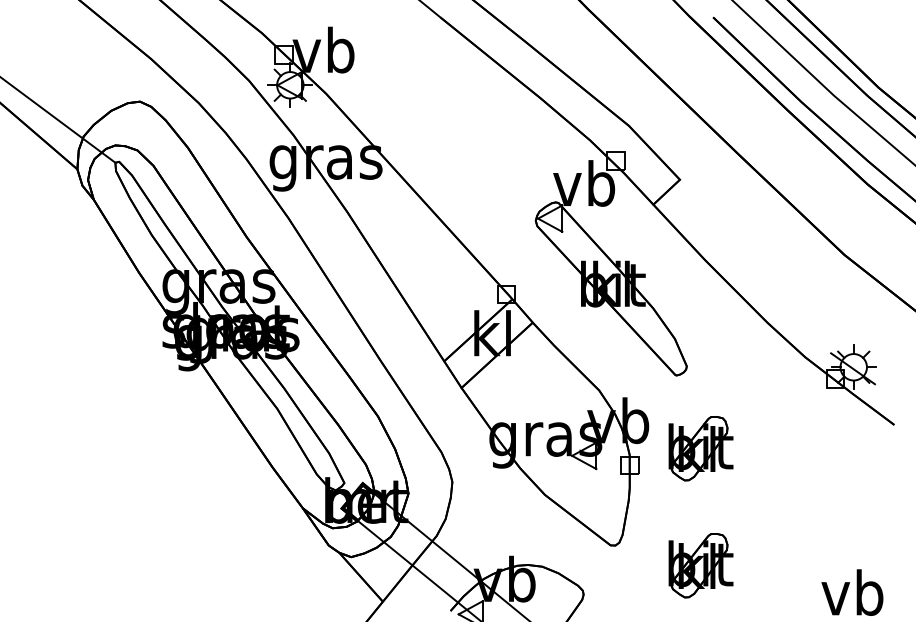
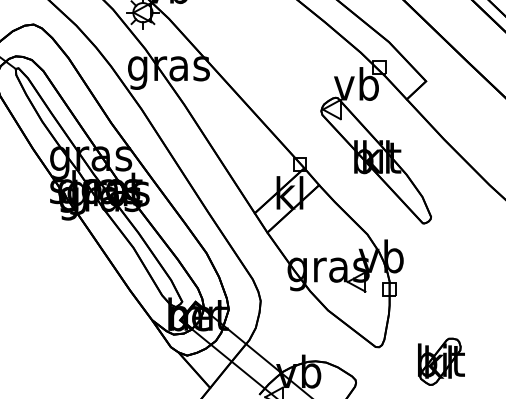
part: (700, 448) -> (441, 276), removed

